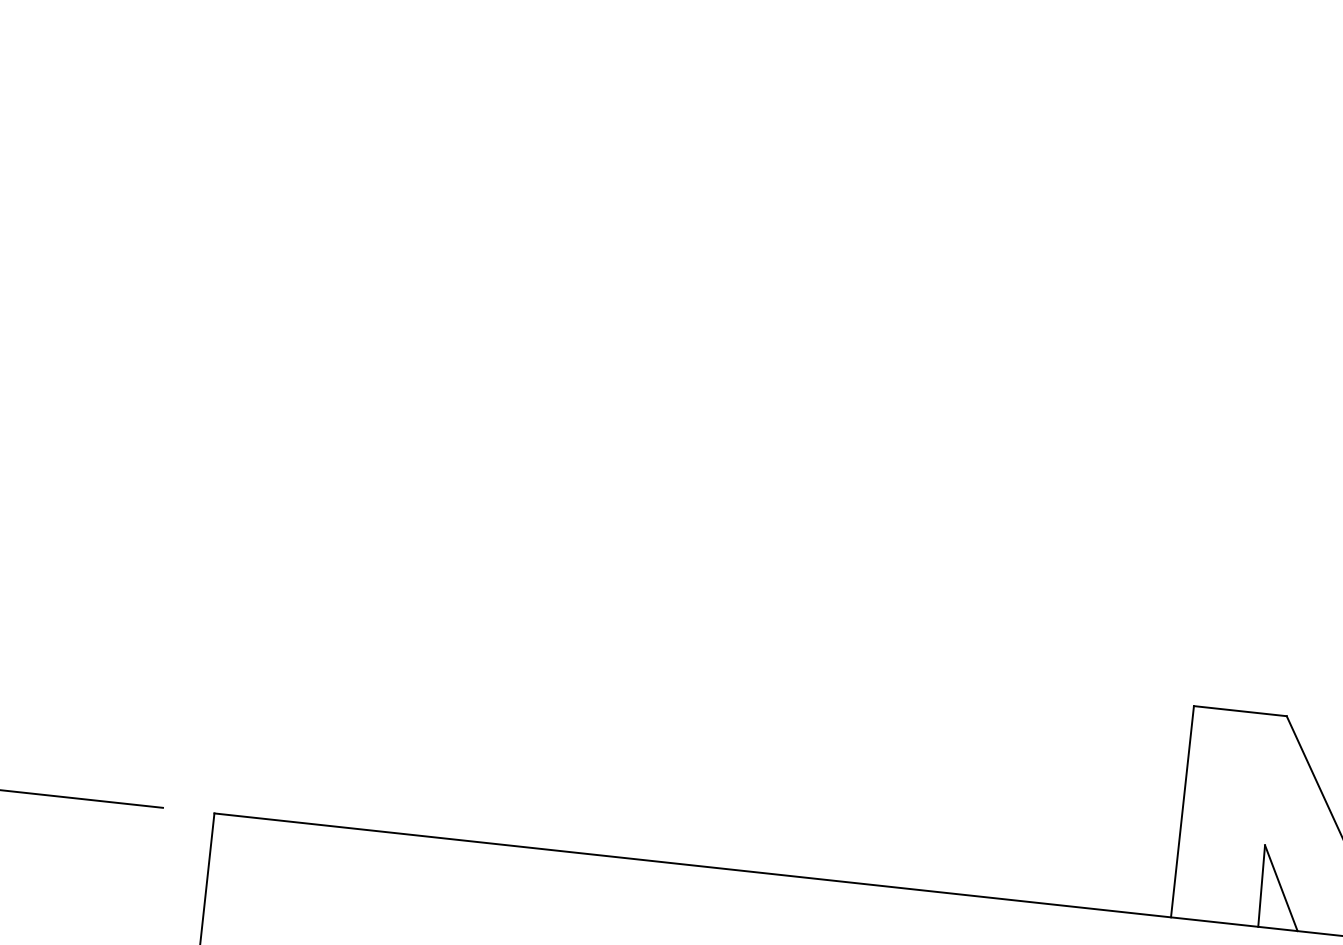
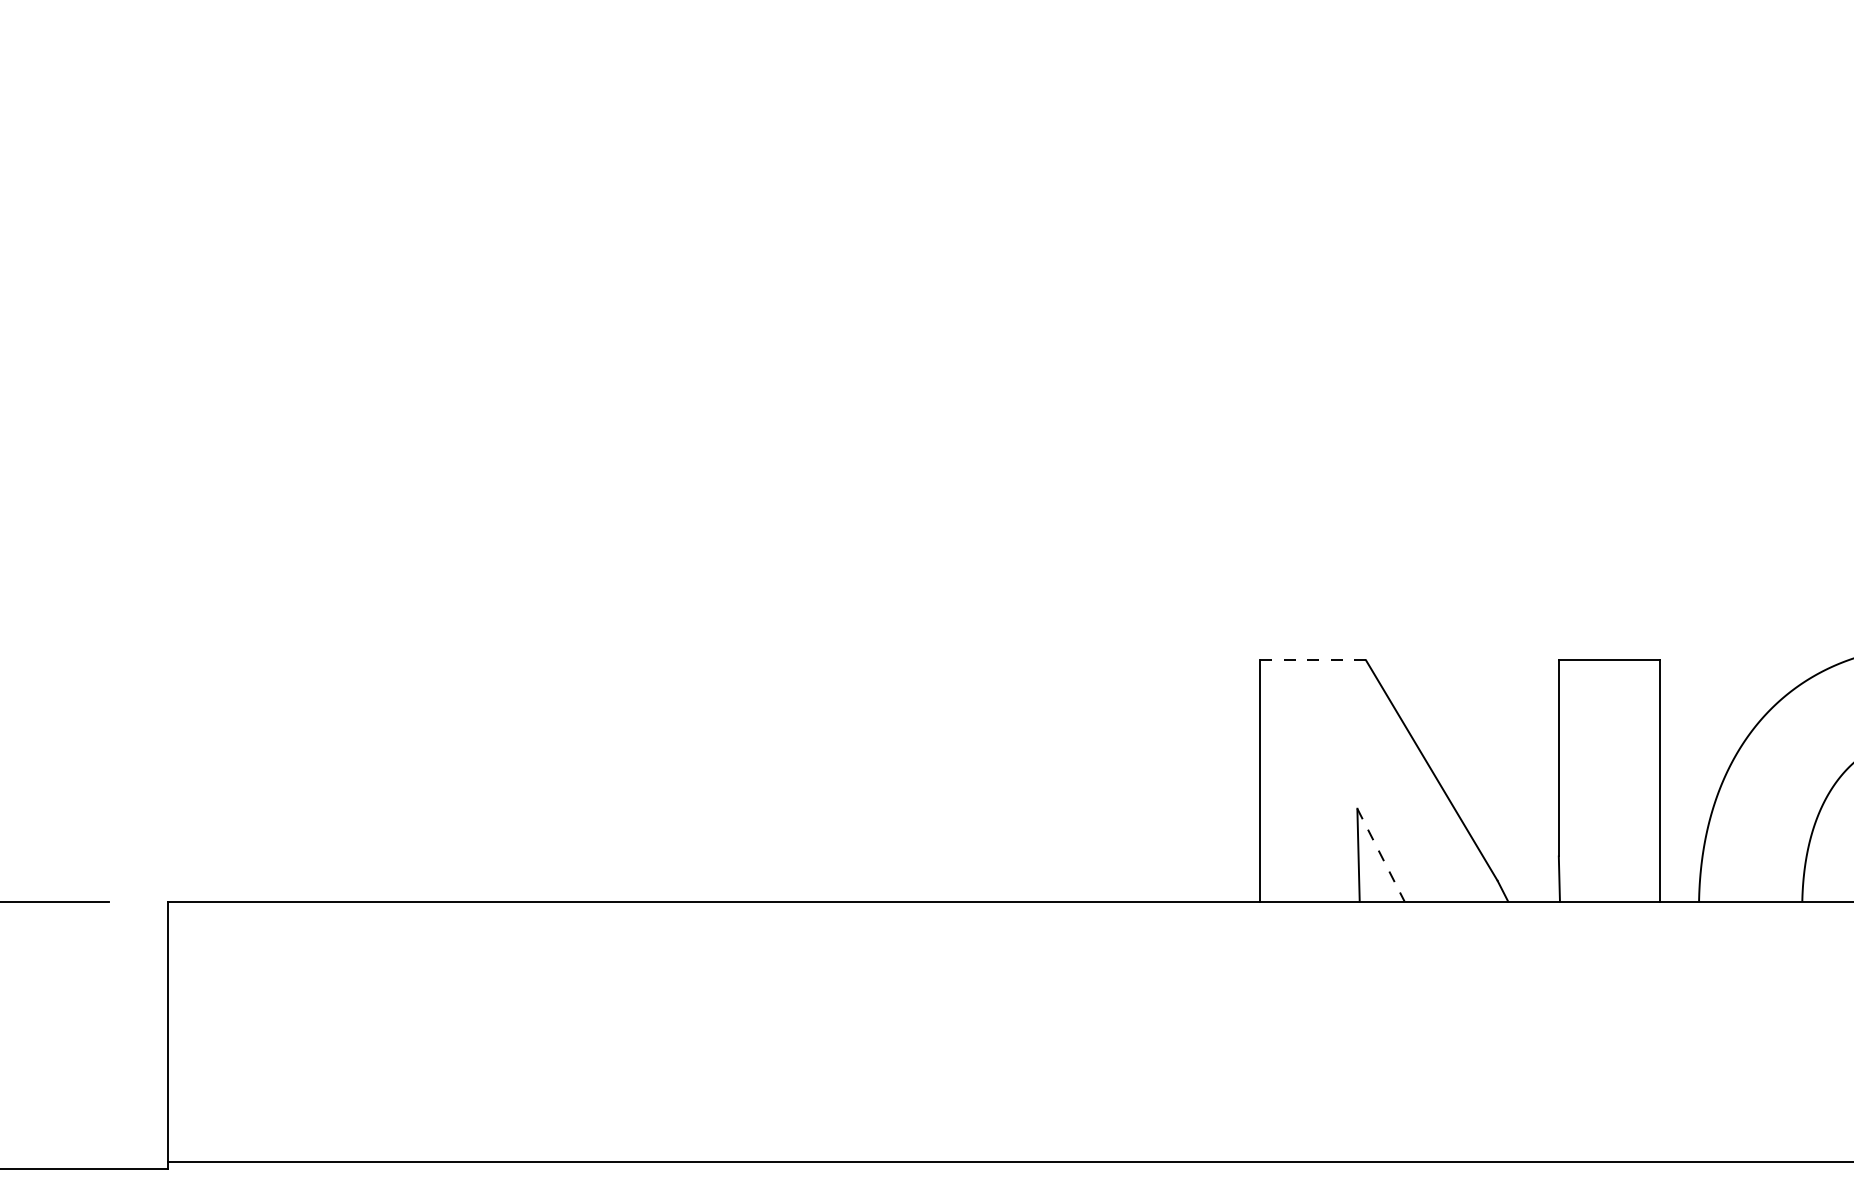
line: (1240, 711) -> (1313, 660), solid -> dashed
line: (1281, 888) -> (1381, 855), solid -> dashed

